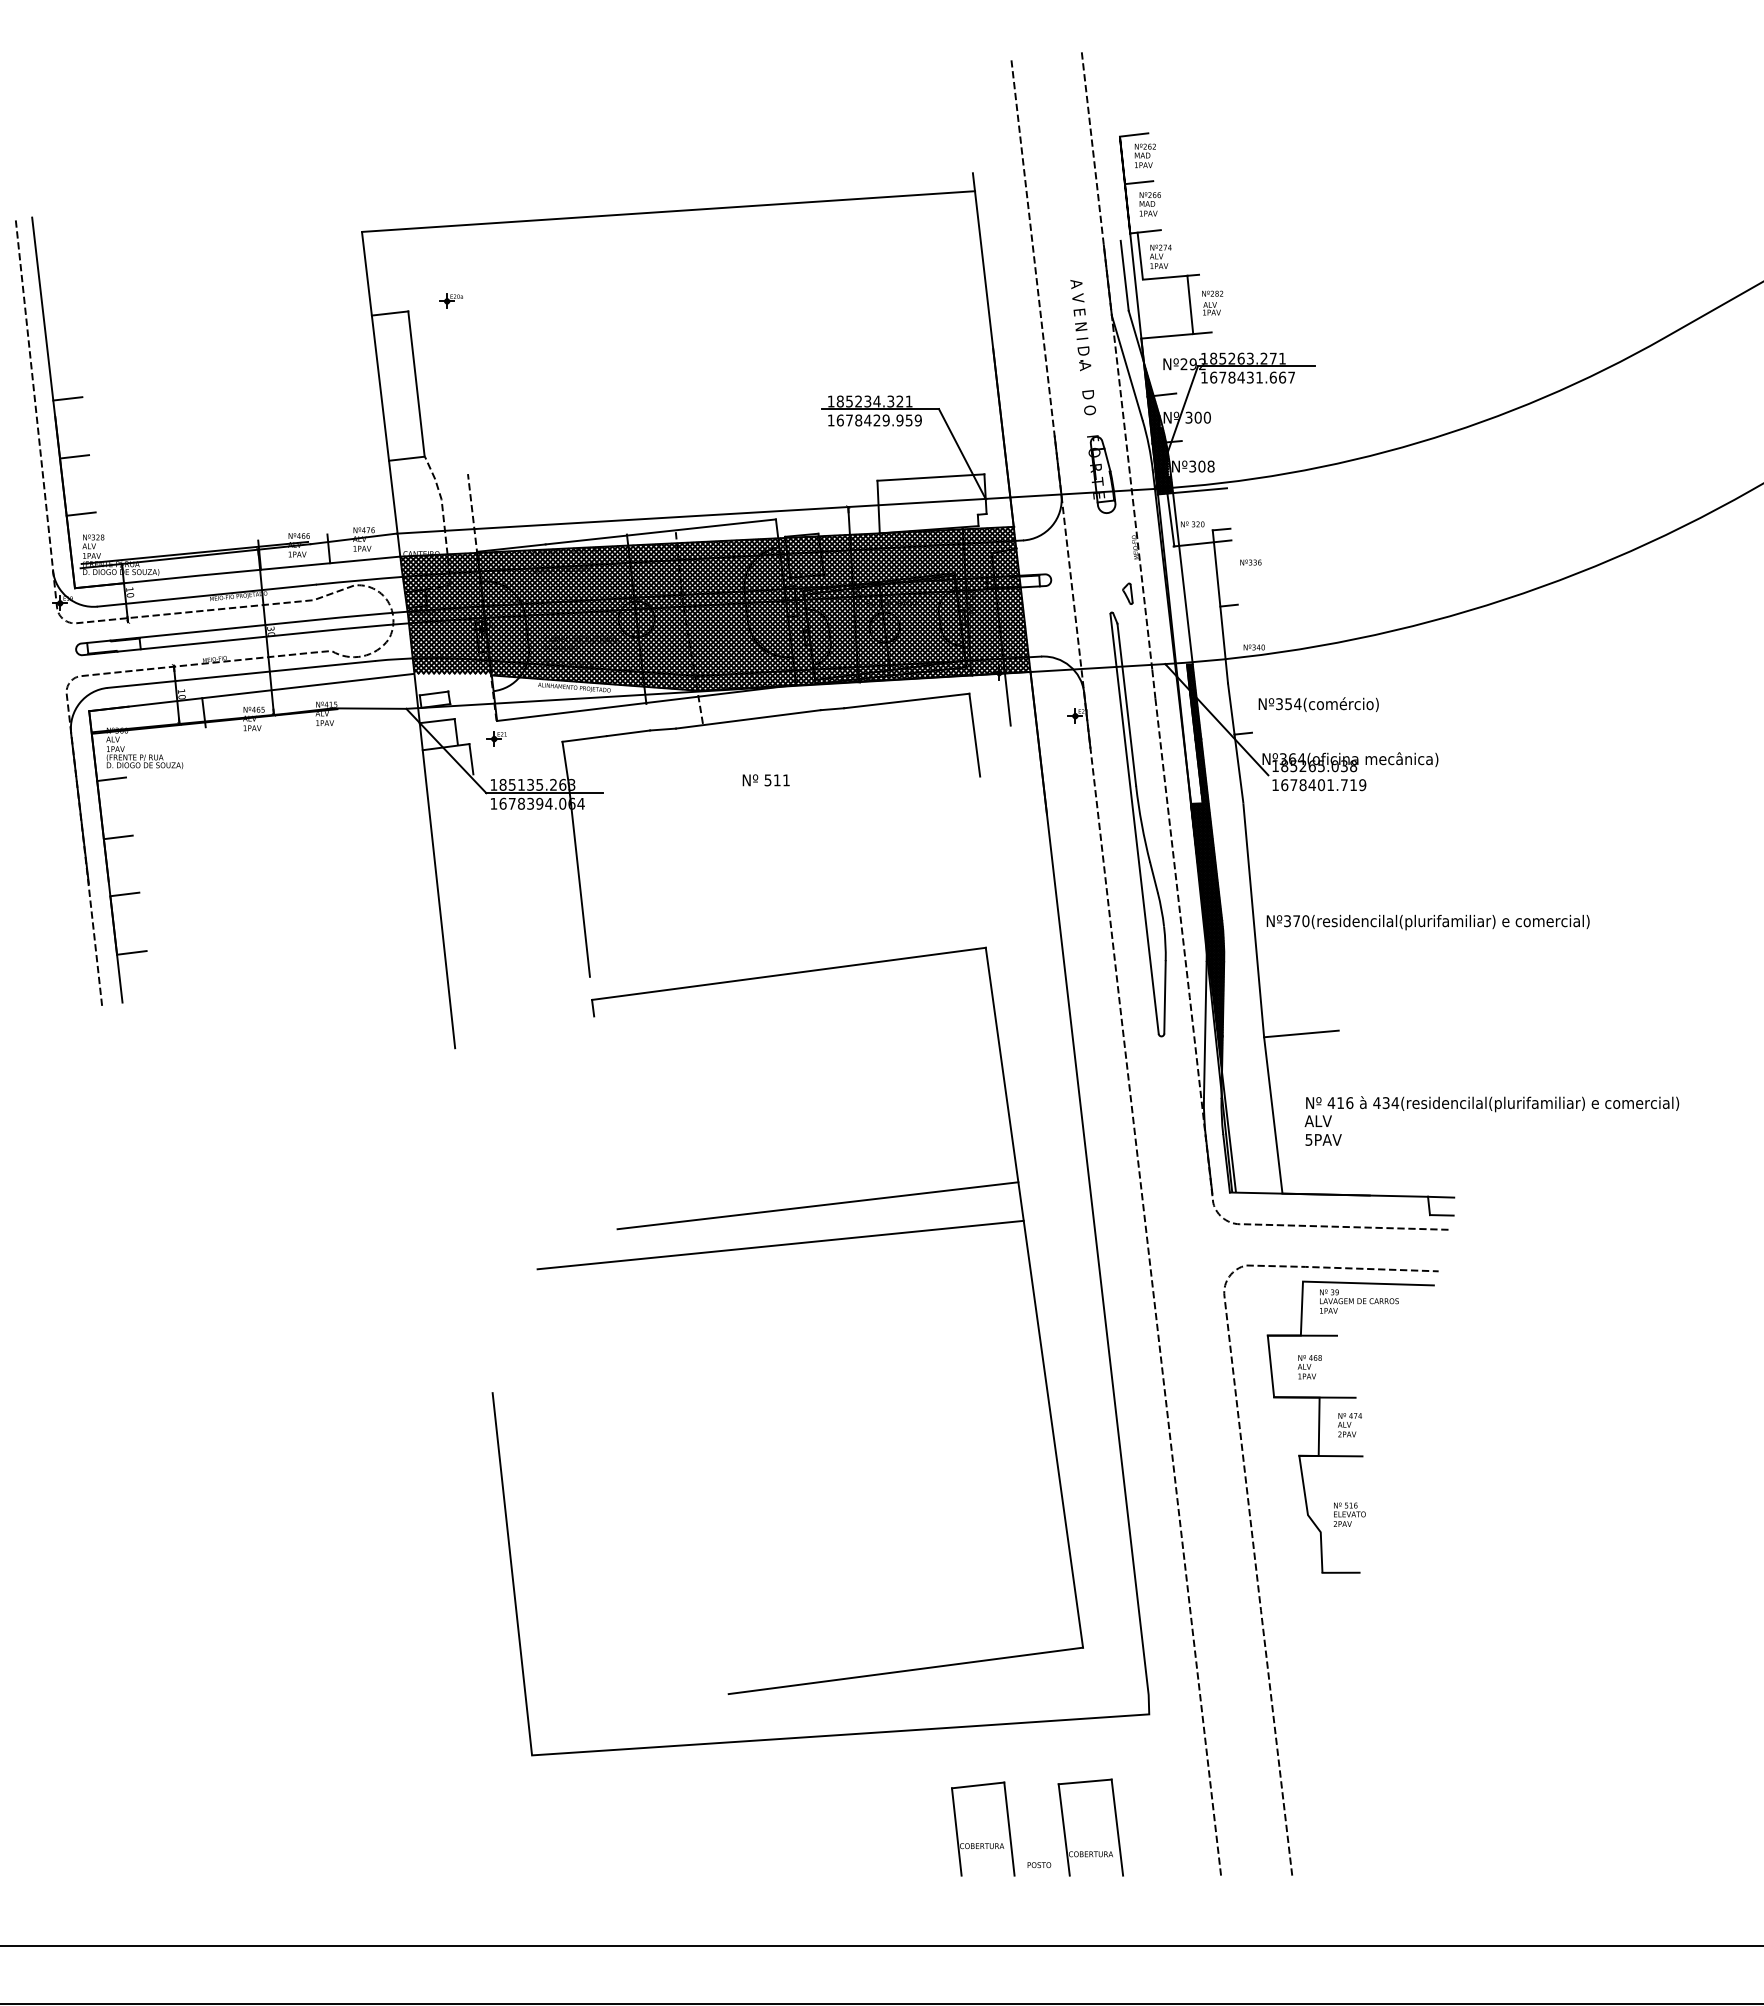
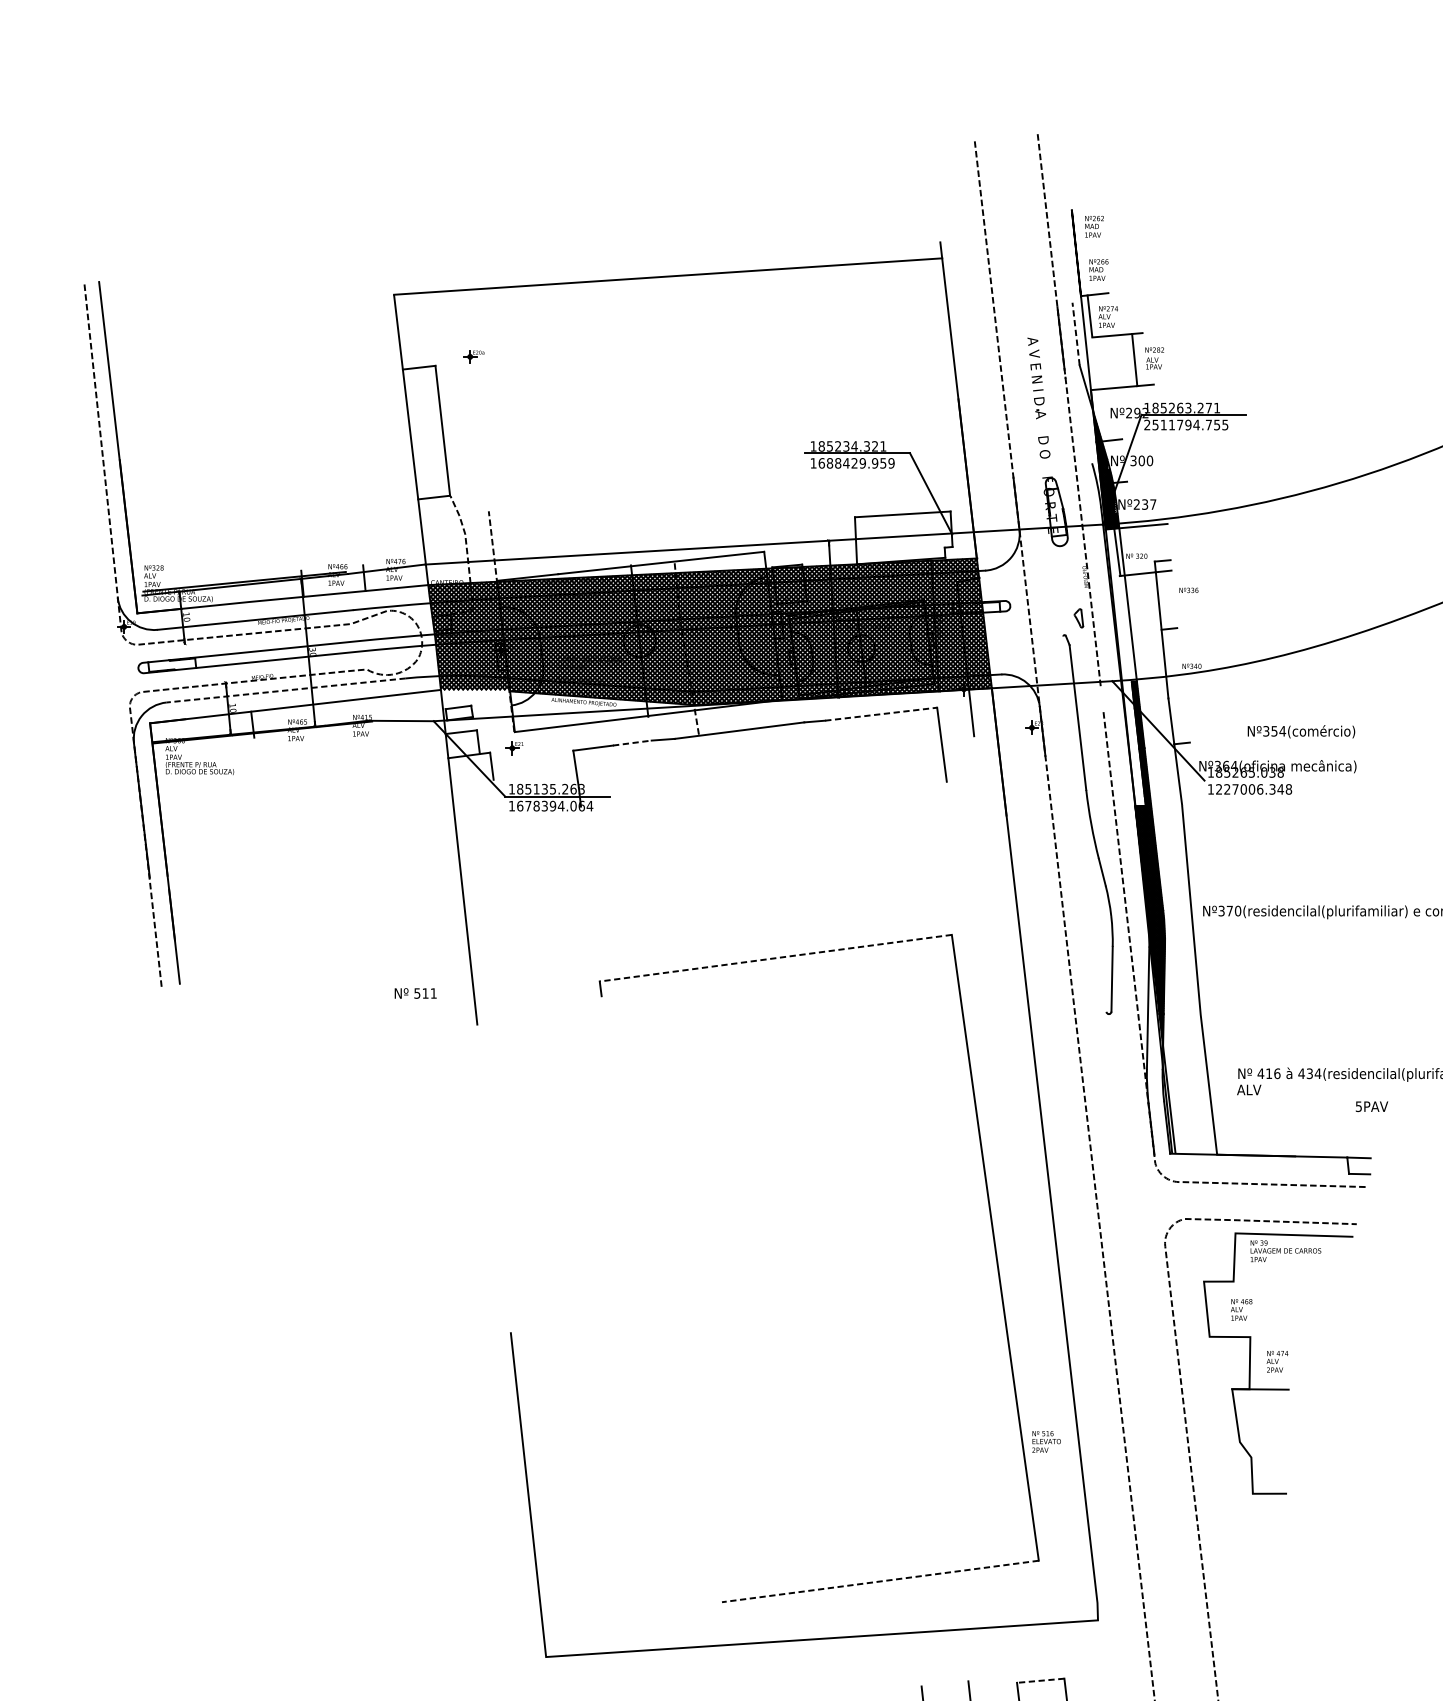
line: (1133, 134) -> (1083, 207), removed
line: (1138, 182) -> (1088, 250), removed
line: (1124, 275) -> (1075, 333), solid -> dashed
line: (1126, 367) -> (1077, 415), removed
text: (1247, 377) -> (1185, 424), 1678431.667 -> 2511794.755
line: (67, 398) -> (130, 443), removed
text: (849, 420) -> (829, 463), 1678429.959 -> 1688429.959
line: (74, 456) -> (136, 495), removed
text: (1201, 466) -> (1144, 504), Nº308 -> Nº237
line: (80, 513) -> (142, 546), removed
line: (240, 674) -> (285, 690), solid -> dashed
line: (1153, 683) -> (1101, 698), removed
line: (907, 700) -> (881, 713), solid -> dashed
text: (1318, 704) -> (1301, 731), moved
line: (628, 733) -> (632, 743), solid -> dashed
line: (111, 779) -> (170, 784), removed
text: (765, 780) -> (415, 993), moved
text: (1323, 785) -> (1253, 789), 1678401.719 -> 1227006.348
line: (1134, 823) -> (1084, 823), removed
line: (117, 837) -> (175, 836), removed
line: (580, 890) -> (589, 883), removed
line: (124, 894) -> (181, 887), removed
line: (131, 952) -> (187, 939), removed
line: (788, 973) -> (775, 957), solid -> dashed
line: (1301, 1033) -> (1234, 1011), removed
text: (1323, 1139) -> (1371, 1106), moved
line: (817, 1205) -> (801, 1165), removed
line: (780, 1244) -> (768, 1200), removed
line: (1302, 1335) -> (1235, 1281), removed
line: (1314, 1397) -> (1245, 1337), removed
text: (1349, 1514) -> (1046, 1441), moved
line: (905, 1670) -> (880, 1581), solid -> dashed
line: (1085, 1781) -> (1041, 1680), solid -> dashed
line: (977, 1785) -> (944, 1683), removed

